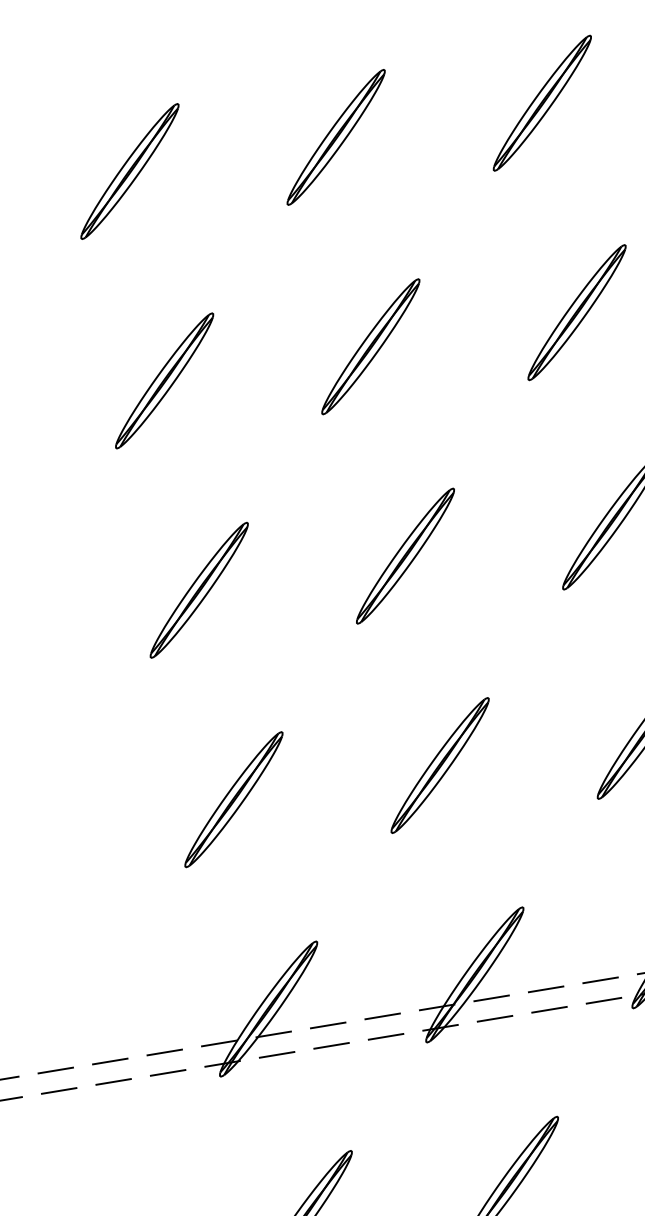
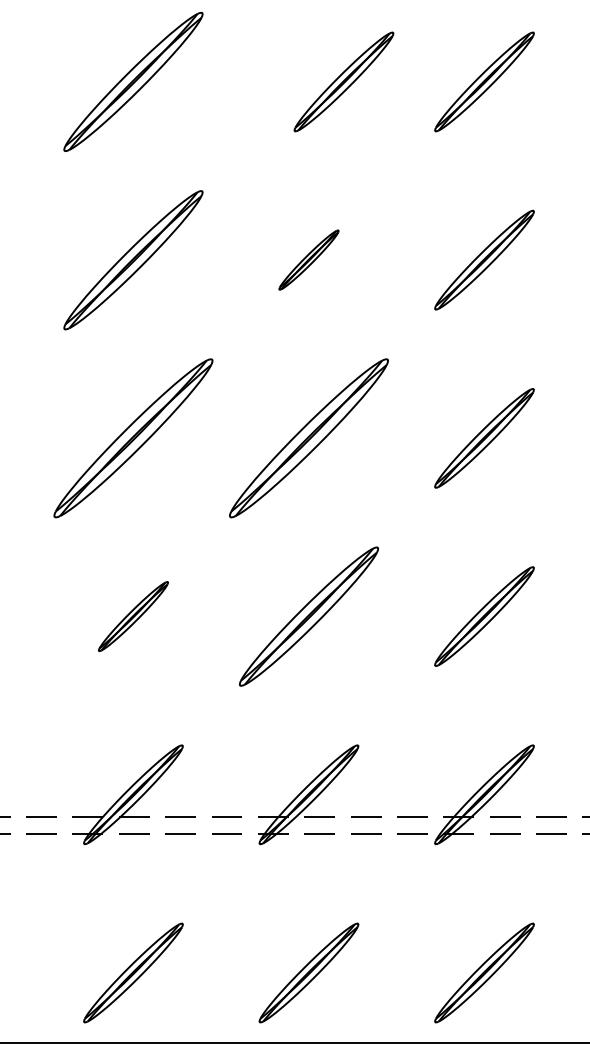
part: (335, 136) -> (343, 81), moved
part: (129, 170) -> (133, 81), size x1.4
part: (370, 346) -> (308, 259), size x0.6
part: (164, 380) -> (133, 259), size x1.4
part: (404, 556) -> (308, 438), size x1.6
part: (199, 590) -> (133, 438), size x1.6
part: (439, 765) -> (308, 616), size x1.4
part: (233, 799) -> (133, 616), size x0.7

